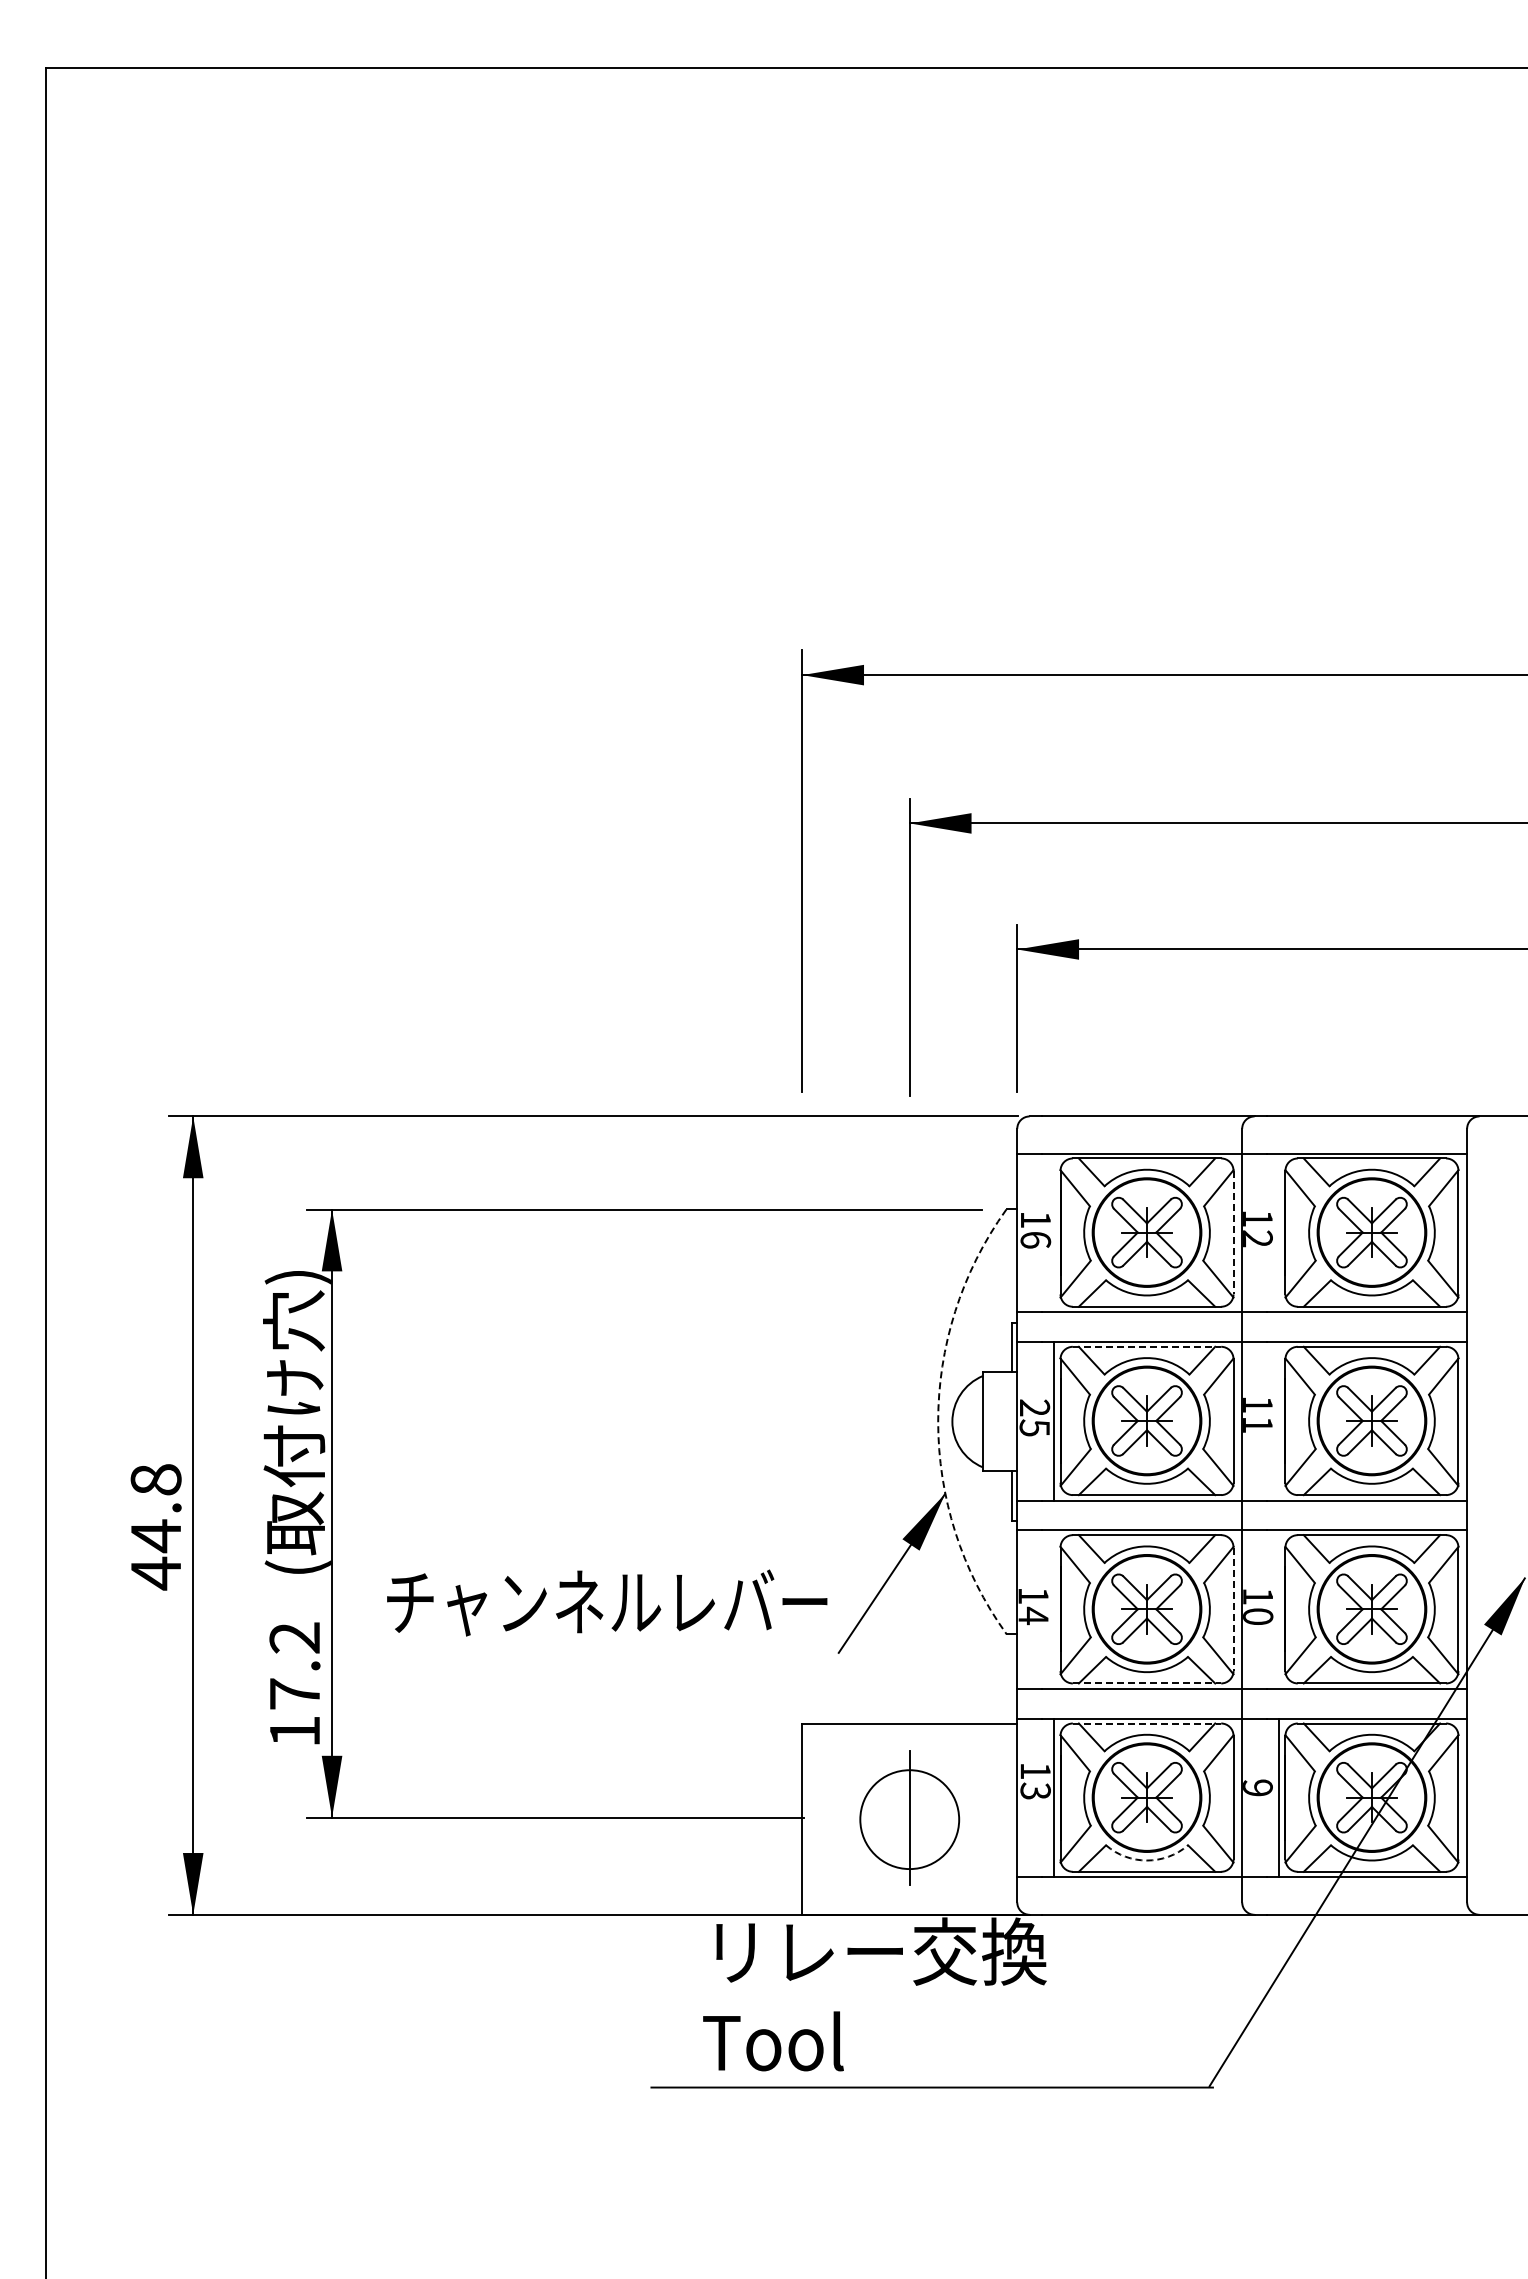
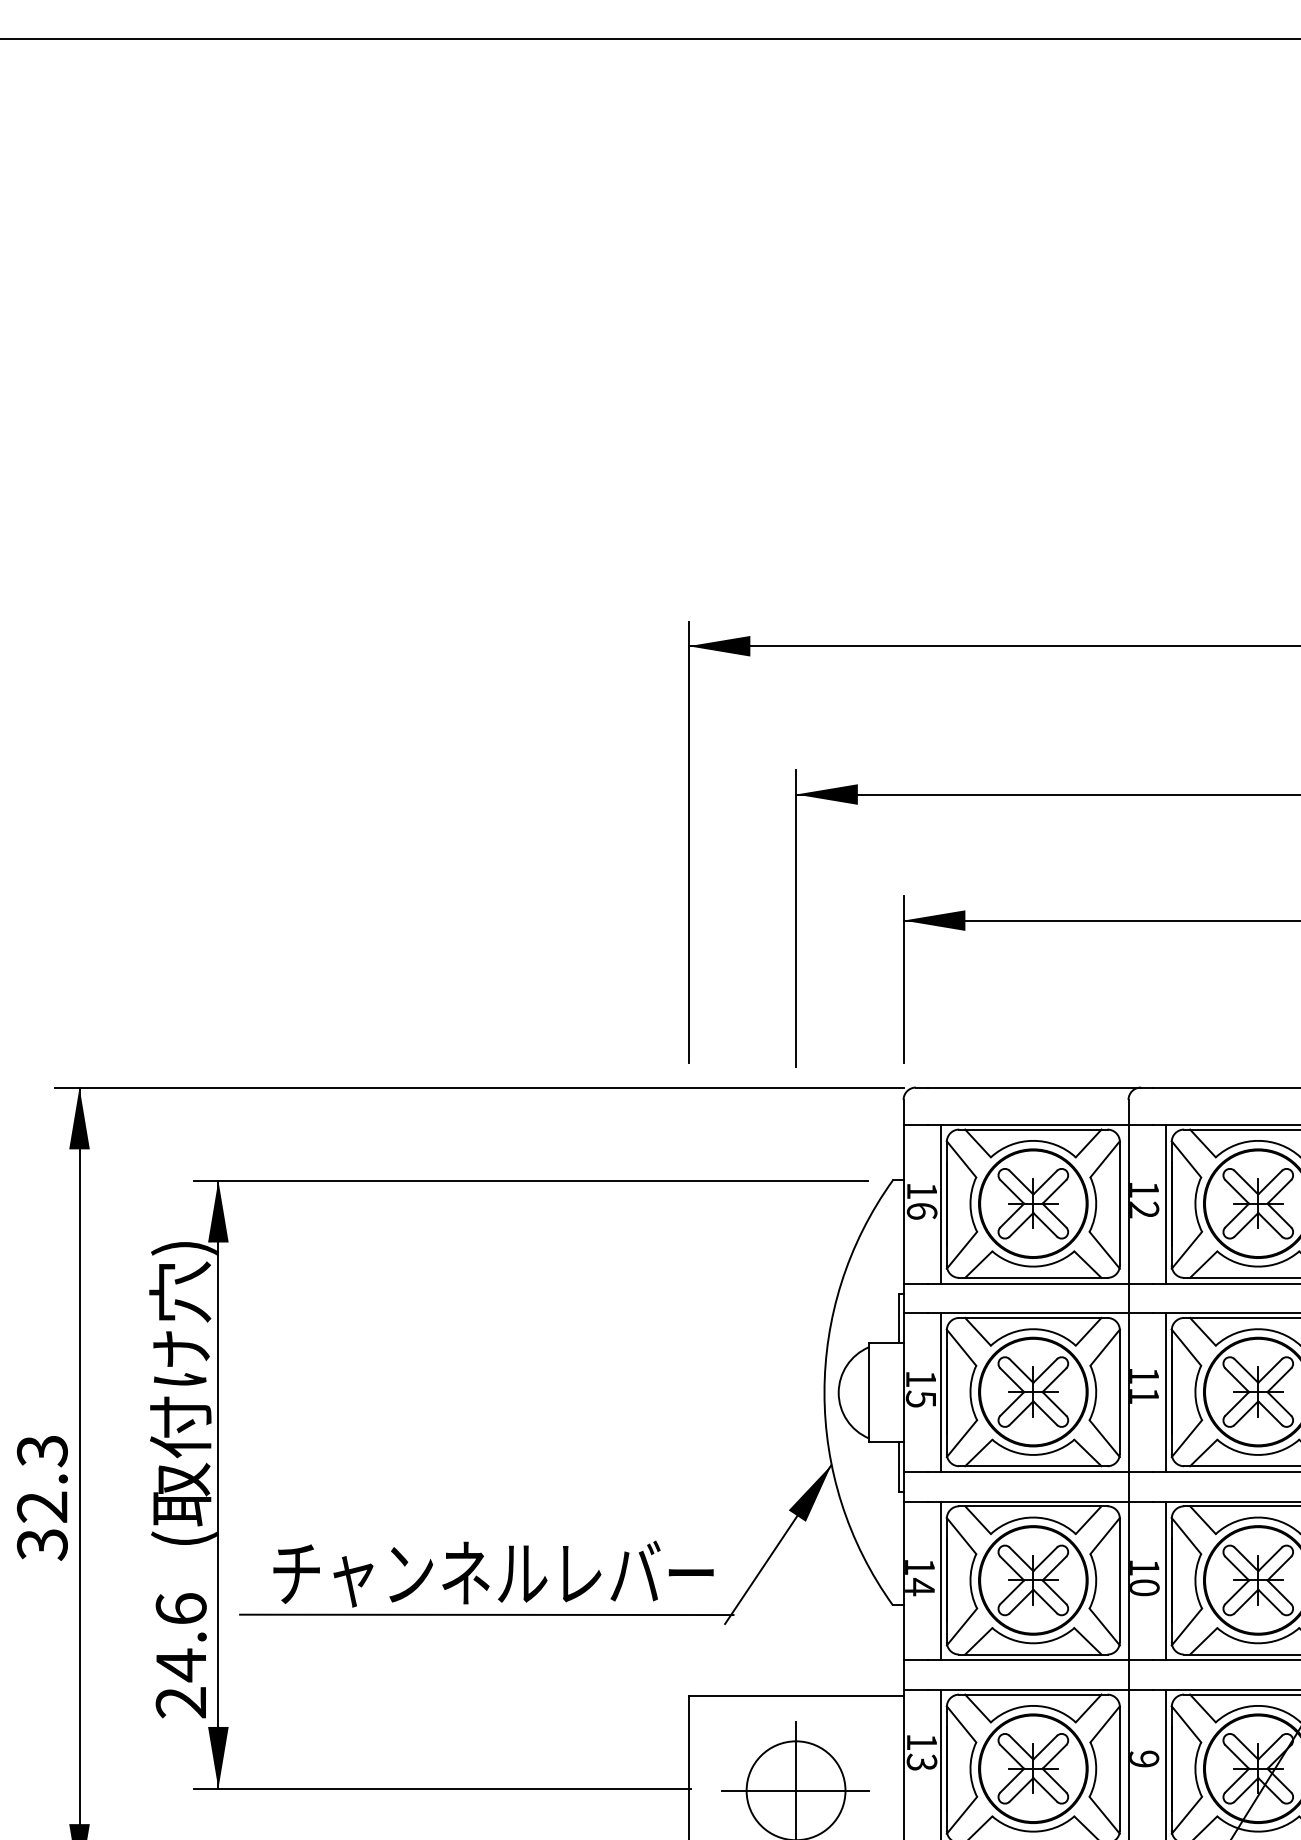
line: (1054, 1232) -> (940, 1203), added
line: (1233, 1232) -> (1119, 1203), dashed -> solid
line: (1279, 1232) -> (1165, 1203), added
line: (1147, 1346) -> (1033, 1317), dashed -> solid
text: (1035, 1407) -> (921, 1378), 25 -> 15
arc: (938, 1421) -> (824, 1392), dashed -> solid
line: (1279, 1421) -> (1165, 1392), added
text: (155, 1527) -> (41, 1498), 44.8 -> 32.3
line: (1054, 1609) -> (940, 1580), added
line: (1233, 1609) -> (1119, 1580), dashed -> solid
line: (1279, 1609) -> (1165, 1580), added
line: (600, 1643) -> (486, 1614), added
line: (1147, 1683) -> (1033, 1654), dashed -> solid
text: (294, 1684) -> (180, 1655), 17.2 -> 24.6
line: (1147, 1723) -> (1033, 1694), dashed -> solid
line: (909, 1819) -> (795, 1790), added
arc: (1147, 1860) -> (1033, 1831), dashed -> solid

